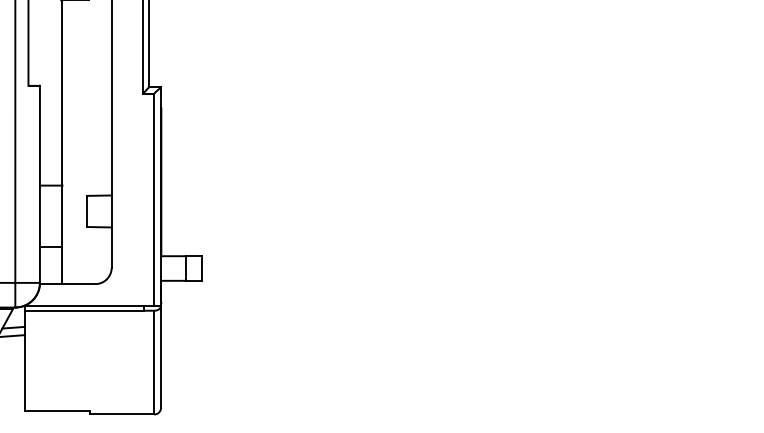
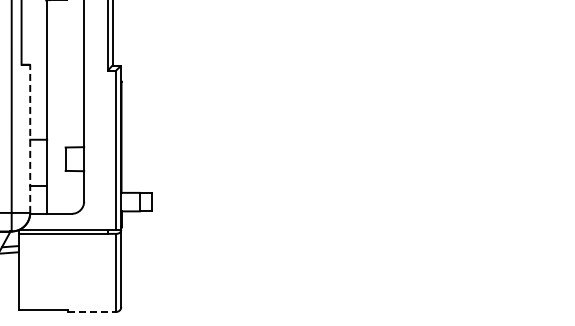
line: (40, 183) -> (30, 138), solid -> dashed
line: (122, 413) -> (92, 311), solid -> dashed

